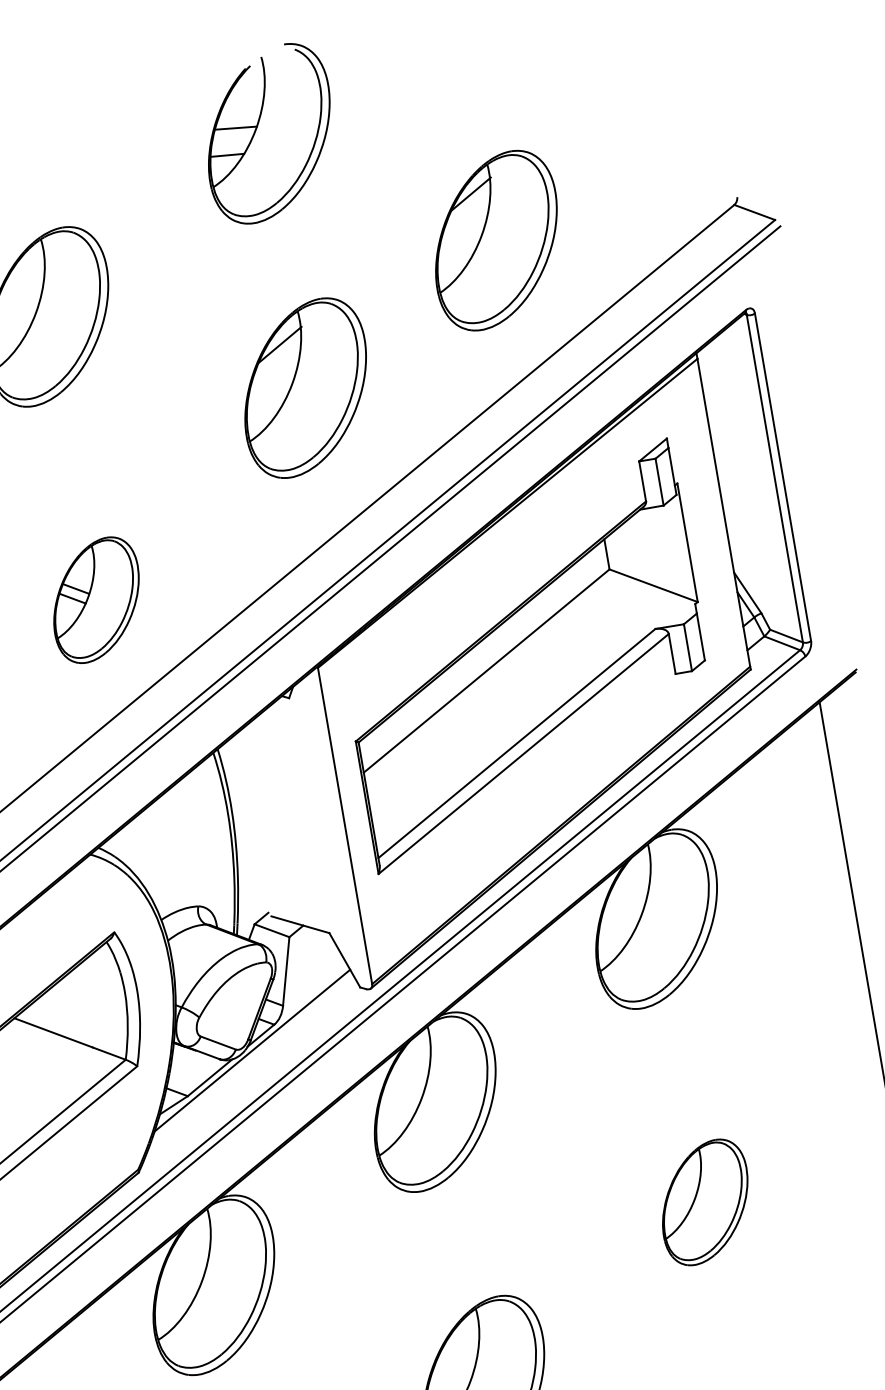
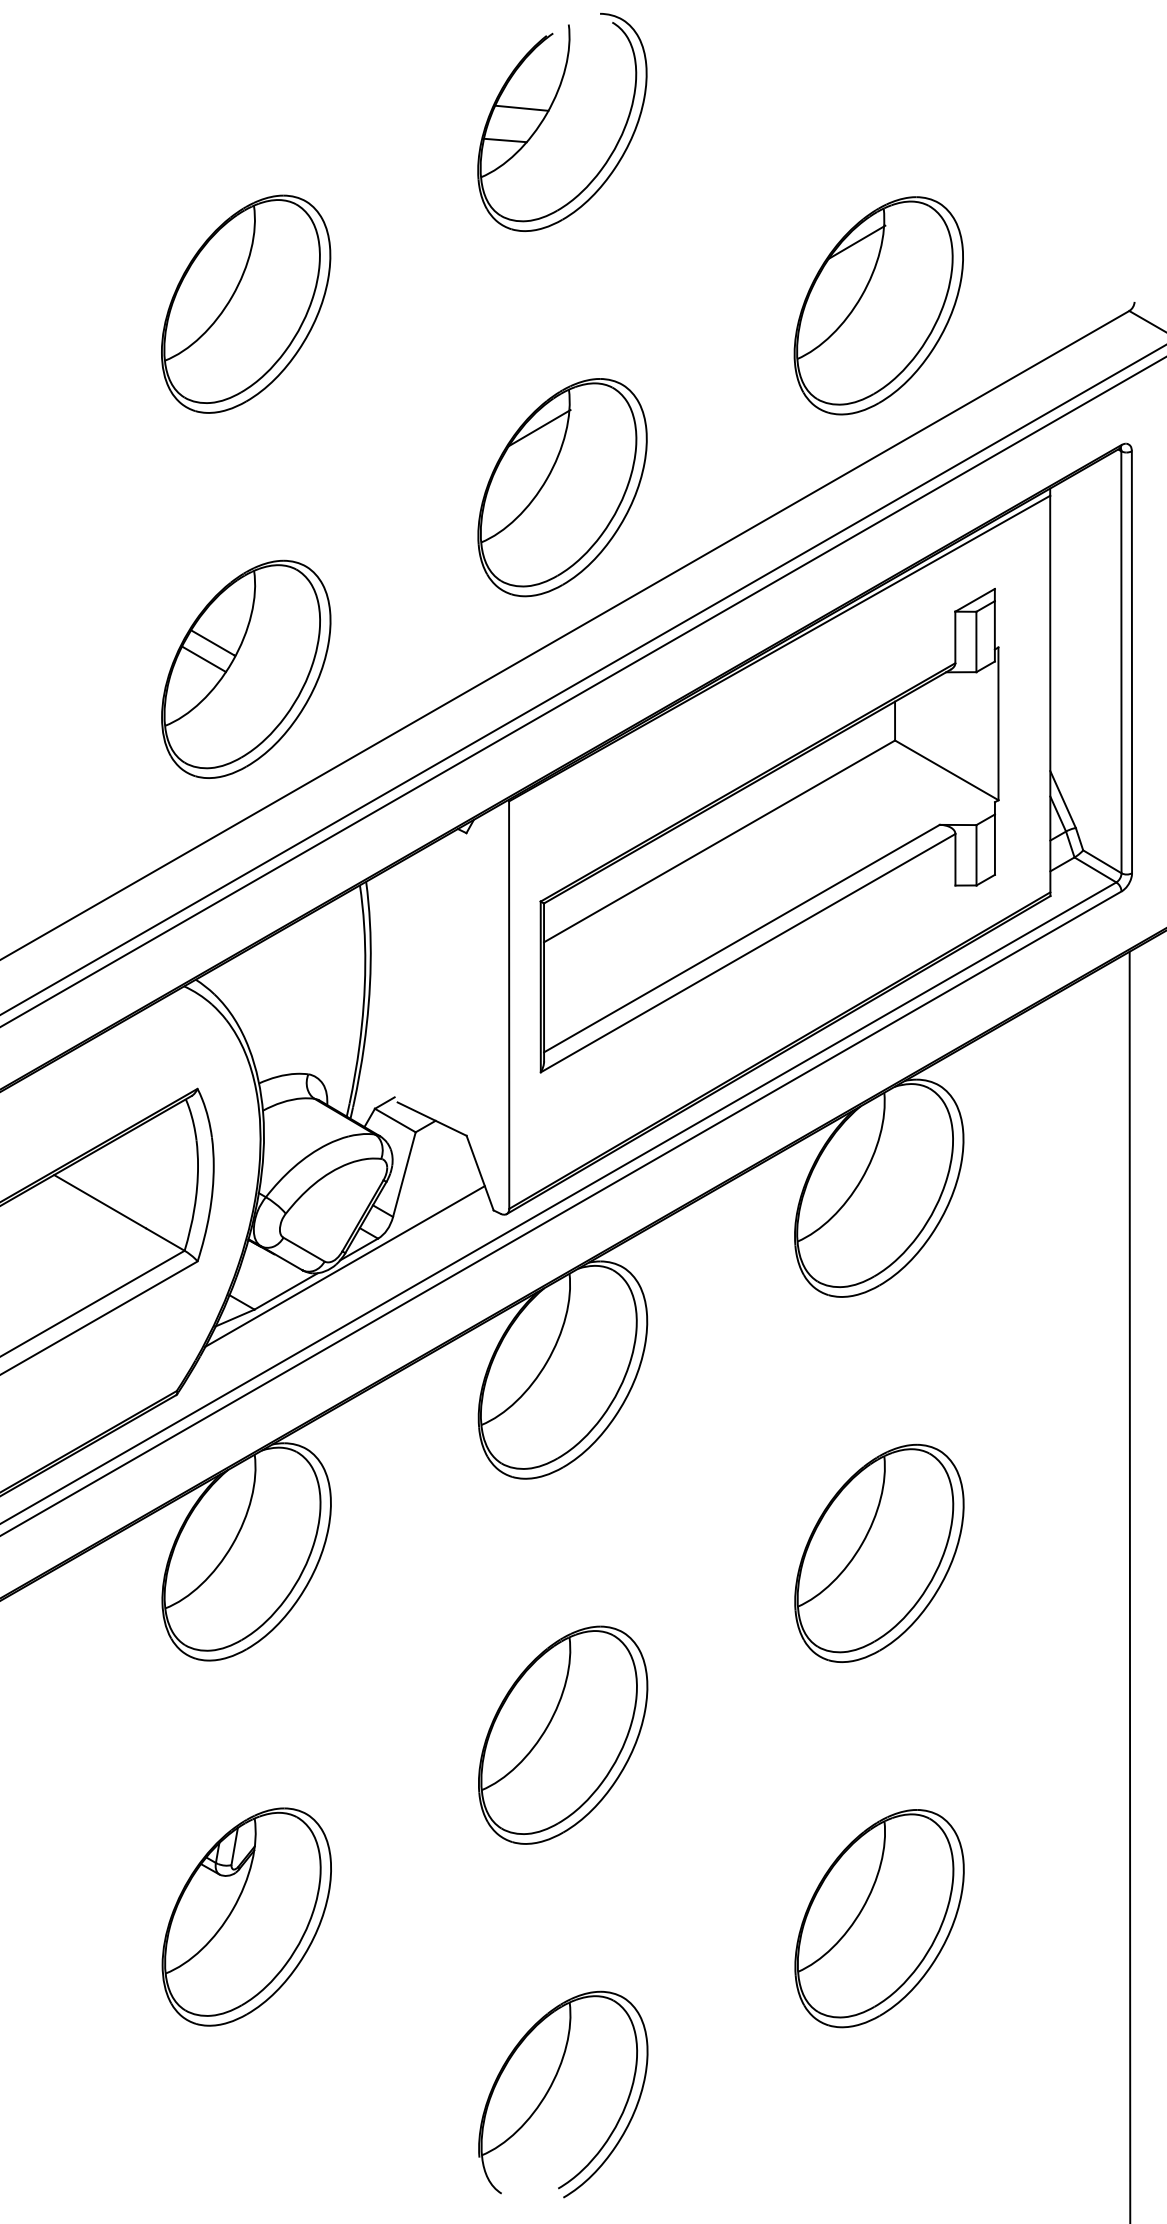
part: (496, 240) -> (878, 305), moved
part: (305, 388) -> (562, 487), moved
part: (96, 599) -> (246, 668), size x1.43
part: (705, 1201) -> (879, 1552), size x1.43

